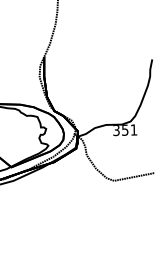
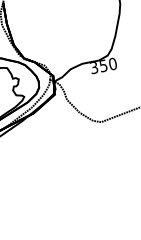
text: (133, 129) -> (112, 63), 351 -> 350

